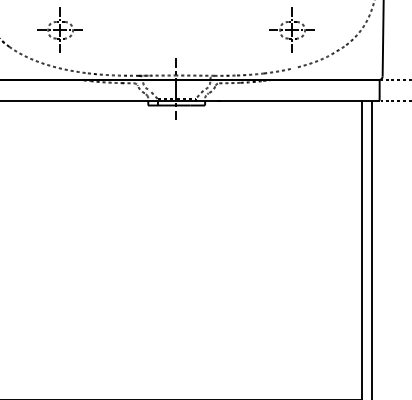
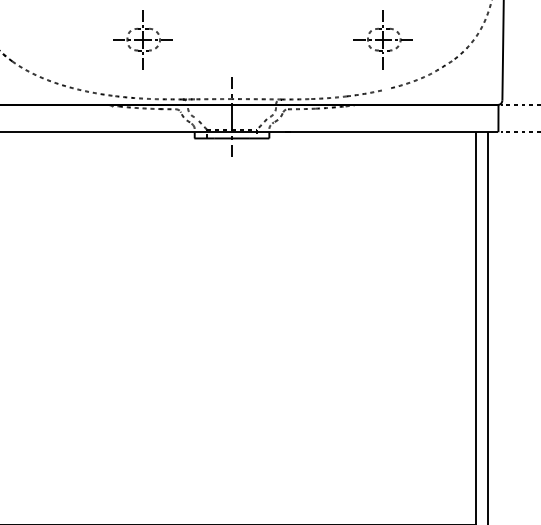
part: (59, 30) -> (142, 39), moved

